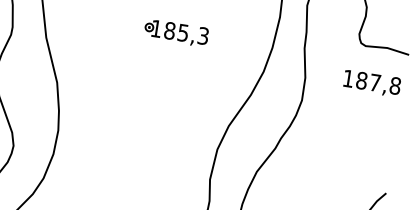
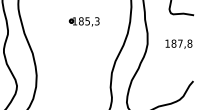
text: (371, 81) -> (178, 43), moved

